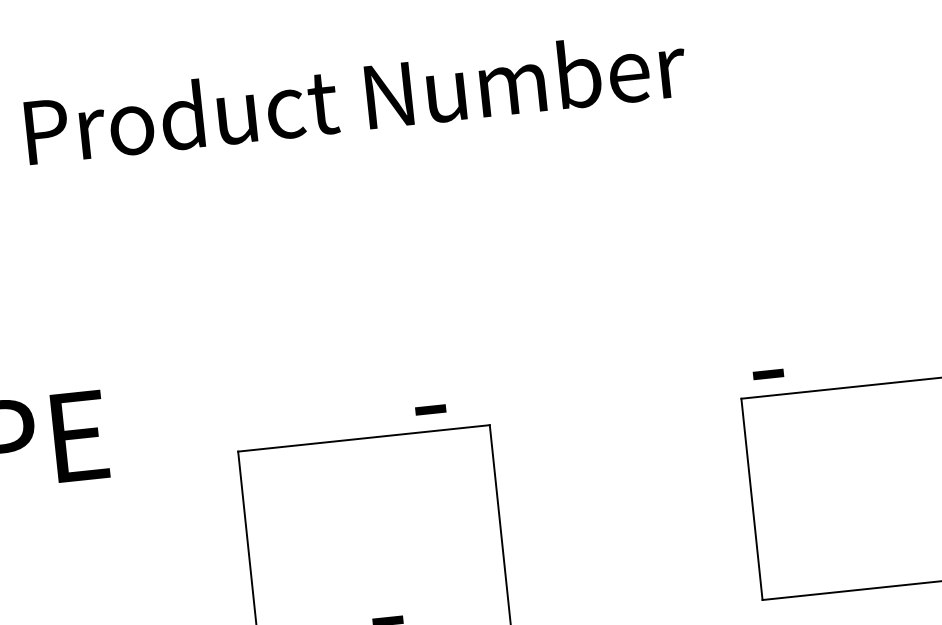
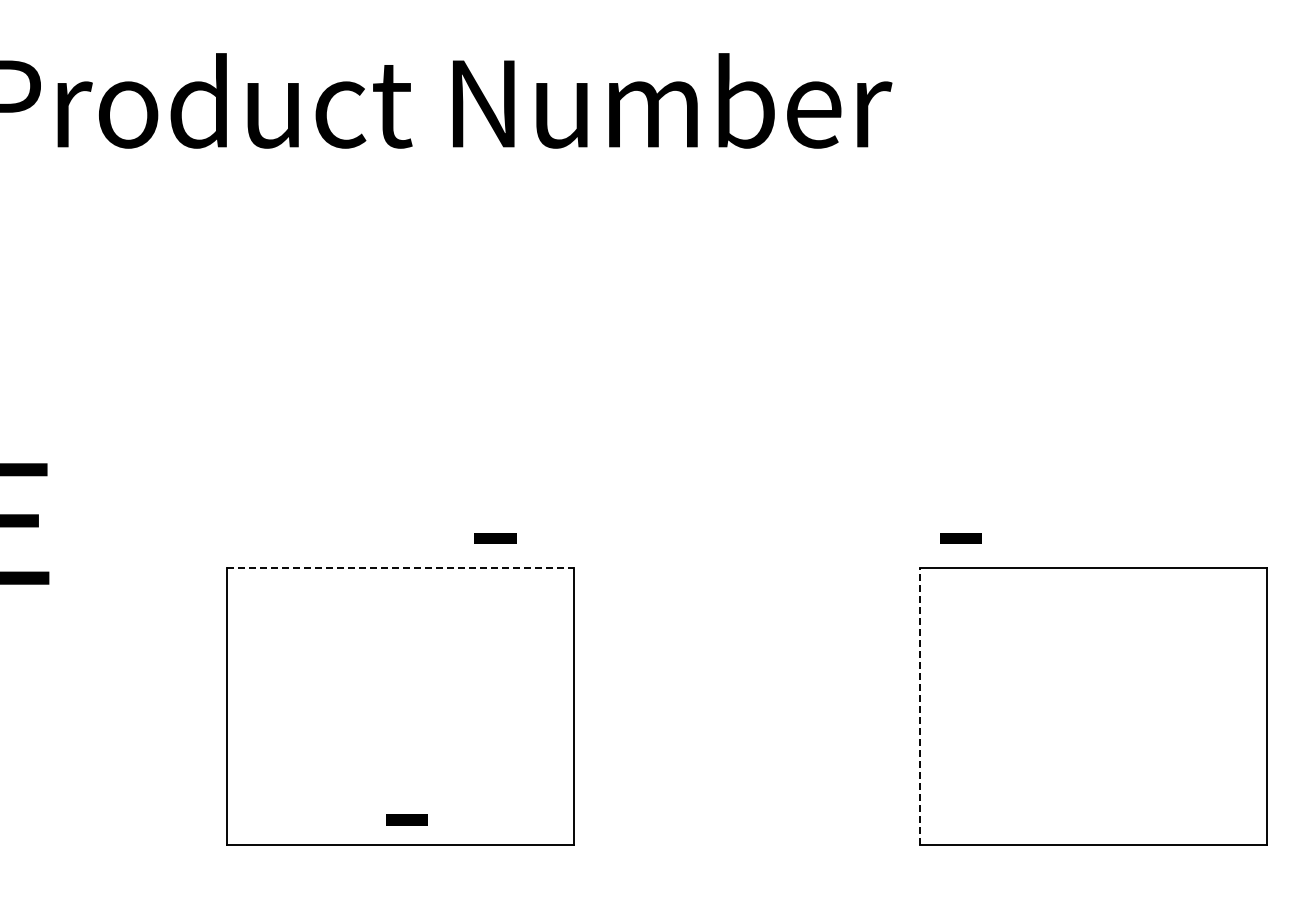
line: (364, 438) -> (400, 567), solid -> dashed
line: (752, 499) -> (920, 706), solid -> dashed

